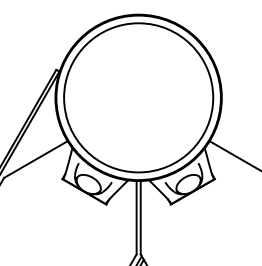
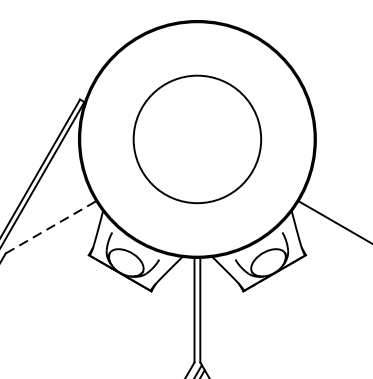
circle: (138, 97) -> (197, 138), size x0.6
line: (35, 159) -> (50, 227), solid -> dashed

